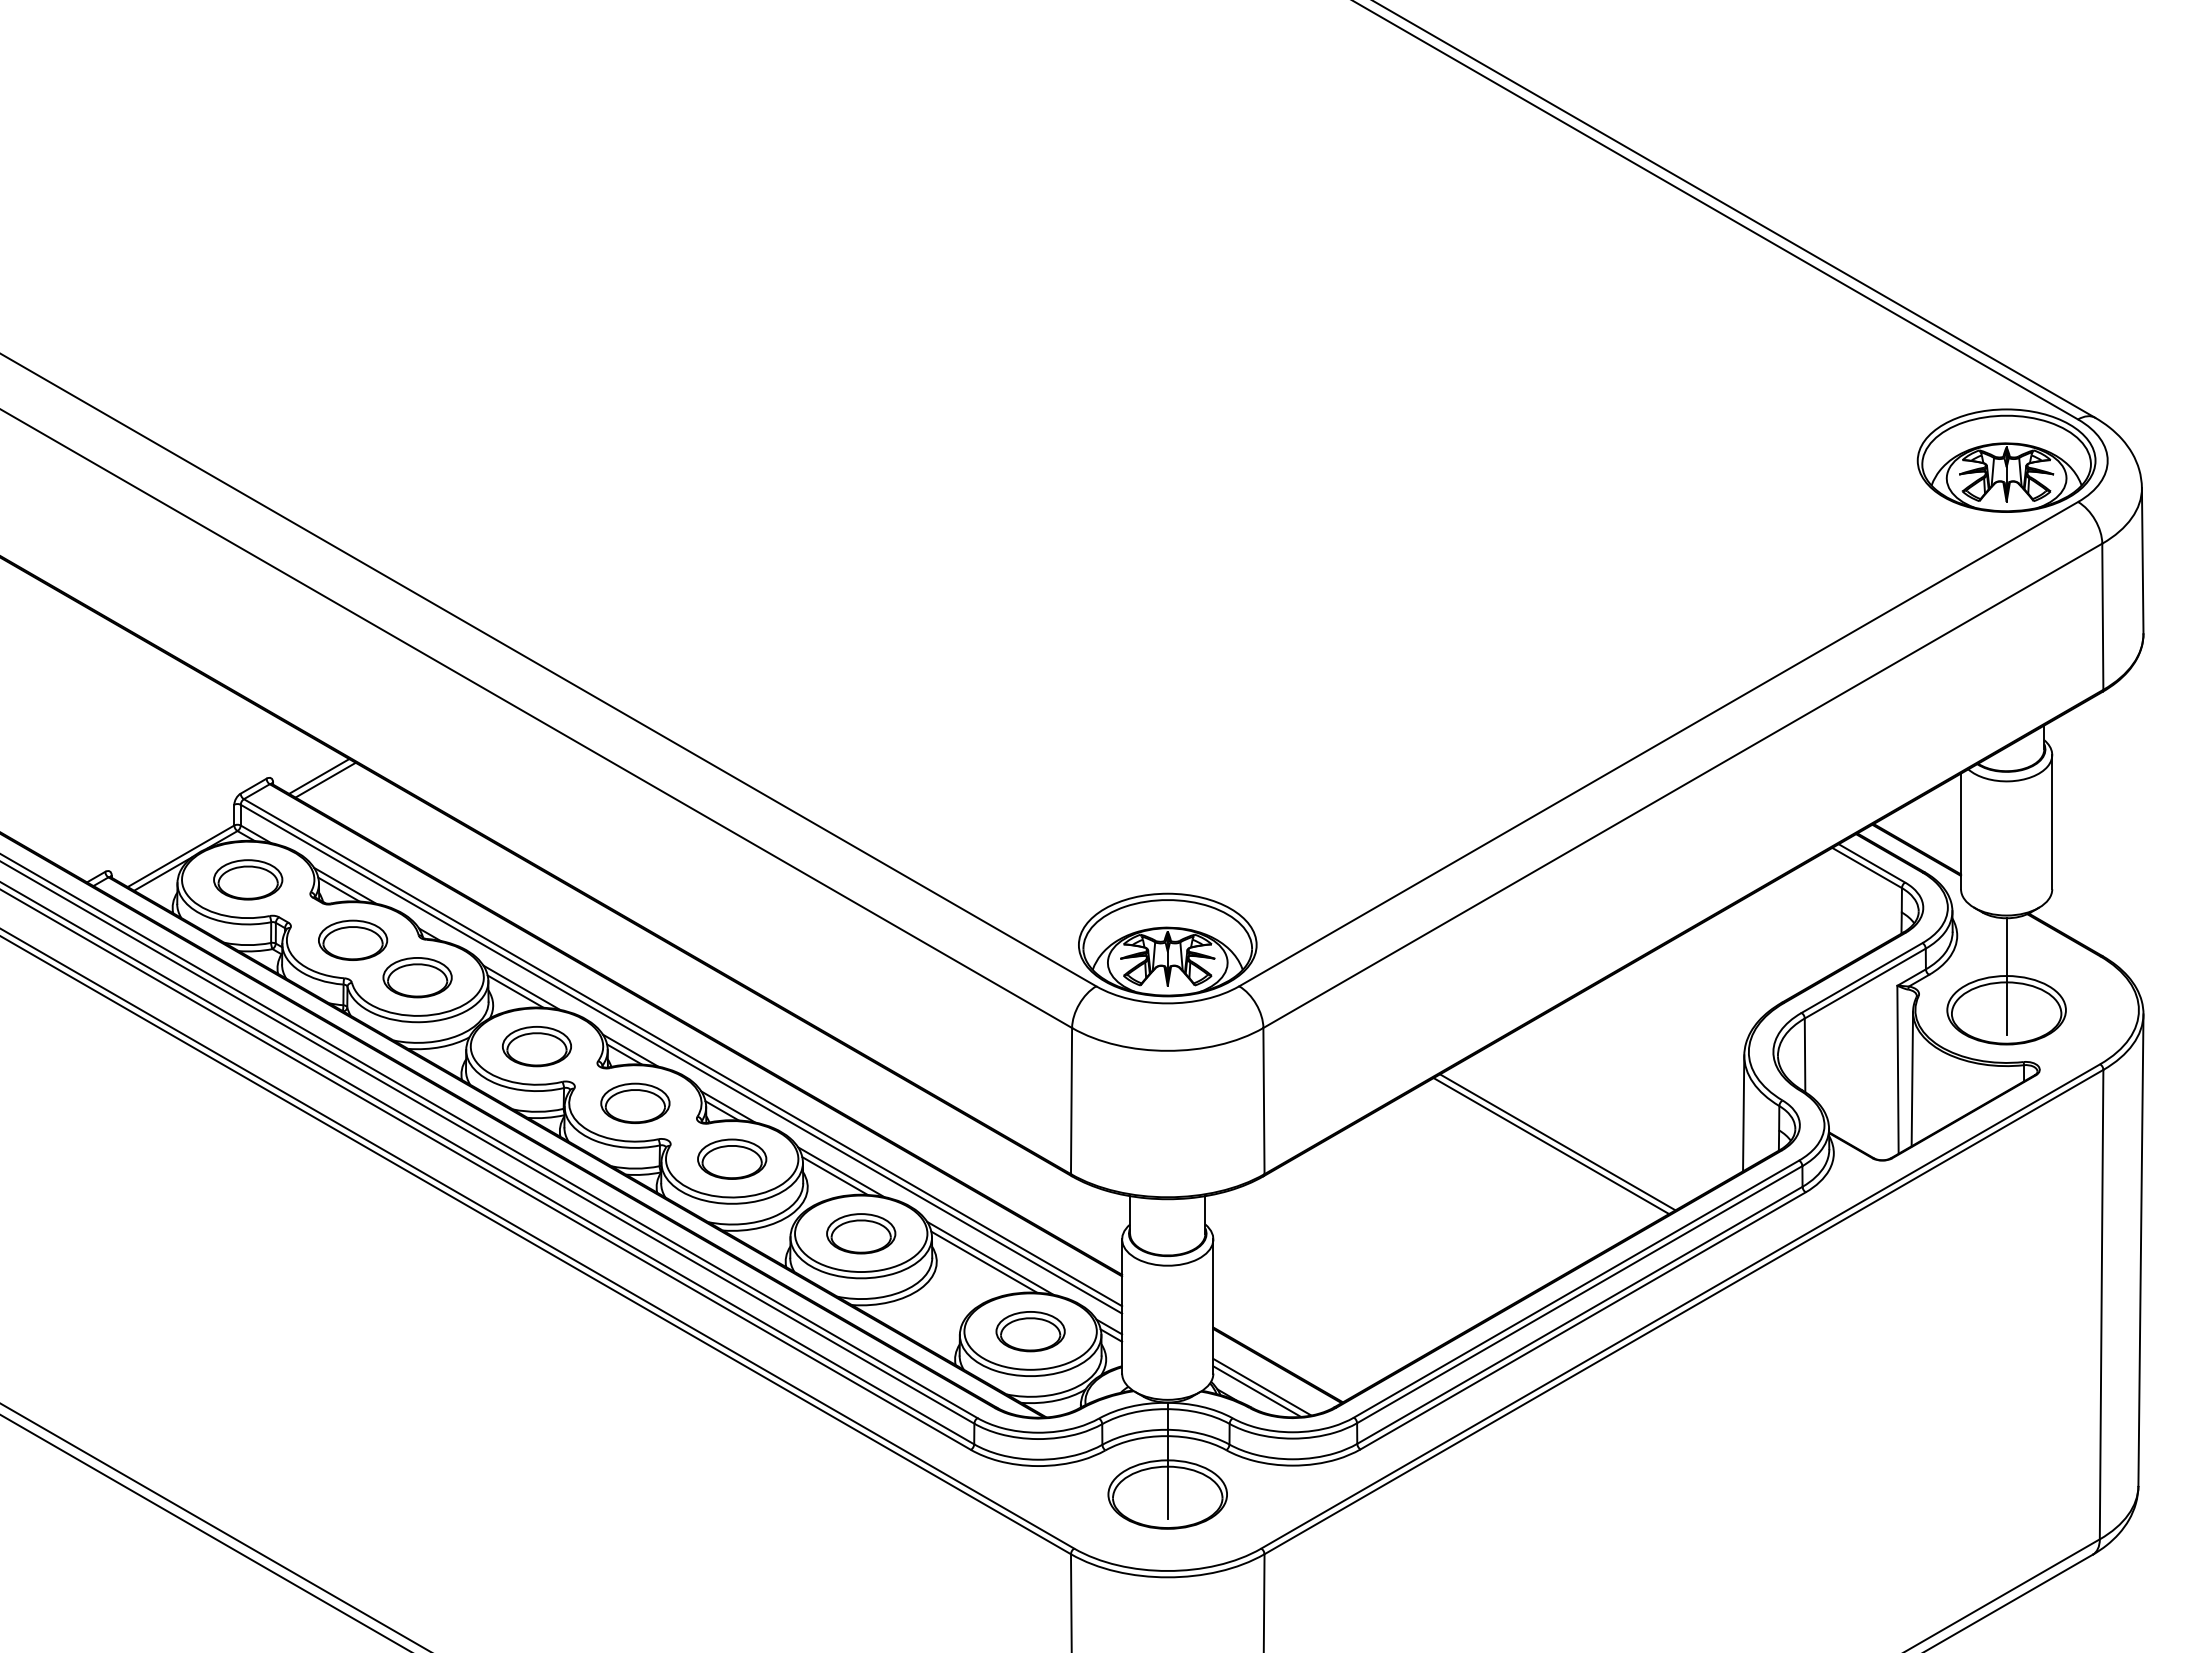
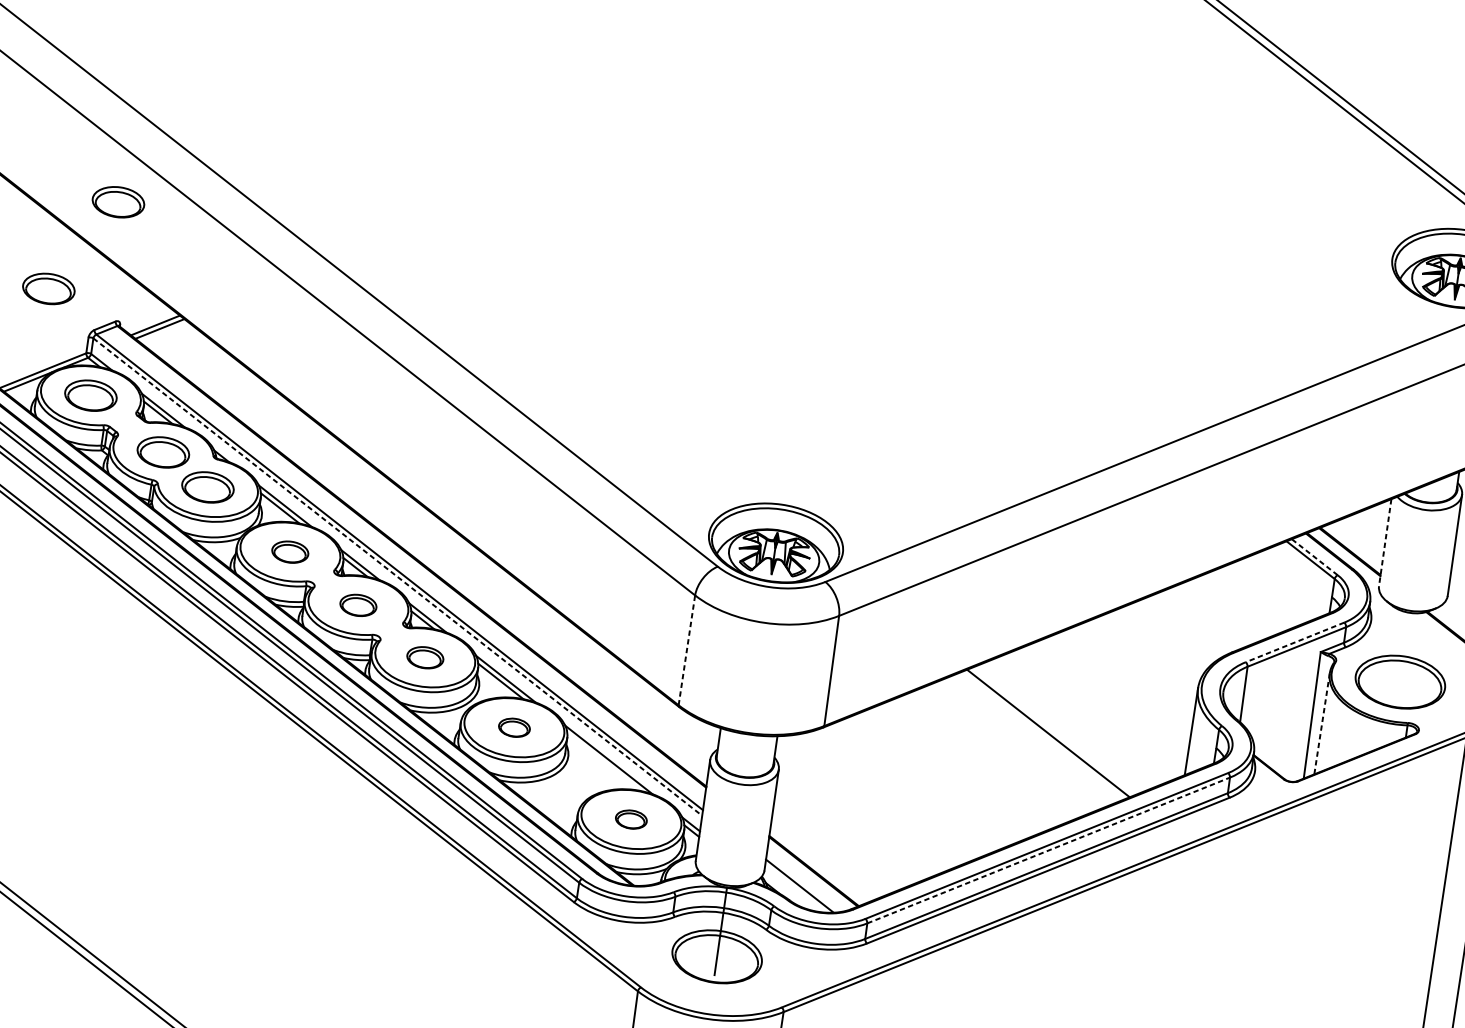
part: (248, 622) -> (118, 202), added
part: (173, 748) -> (48, 288), added
line: (1961, 831) -> (1385, 542), solid -> dashed
line: (1871, 863) -> (1314, 557), solid -> dashed
line: (2006, 976) -> (1403, 656), removed
line: (1862, 978) -> (1295, 642), solid -> dashed
part: (536, 1046) -> (290, 551), size x0.7
line: (681, 1059) -> (397, 577), solid -> dashed
line: (1912, 1079) -> (1322, 724), solid -> dashed
line: (1071, 1100) -> (686, 649), solid -> dashed
part: (635, 1103) -> (358, 605), size x0.7
line: (1551, 1146) -> (1043, 735), removed
part: (732, 1158) -> (425, 657), size x0.7
part: (861, 1233) -> (514, 727), size x0.6
line: (984, 1261) -> (604, 761), removed
line: (1580, 1294) -> (1049, 850), solid -> dashed
part: (1030, 1331) -> (631, 819), size x0.6
line: (1257, 1391) -> (795, 888), removed

